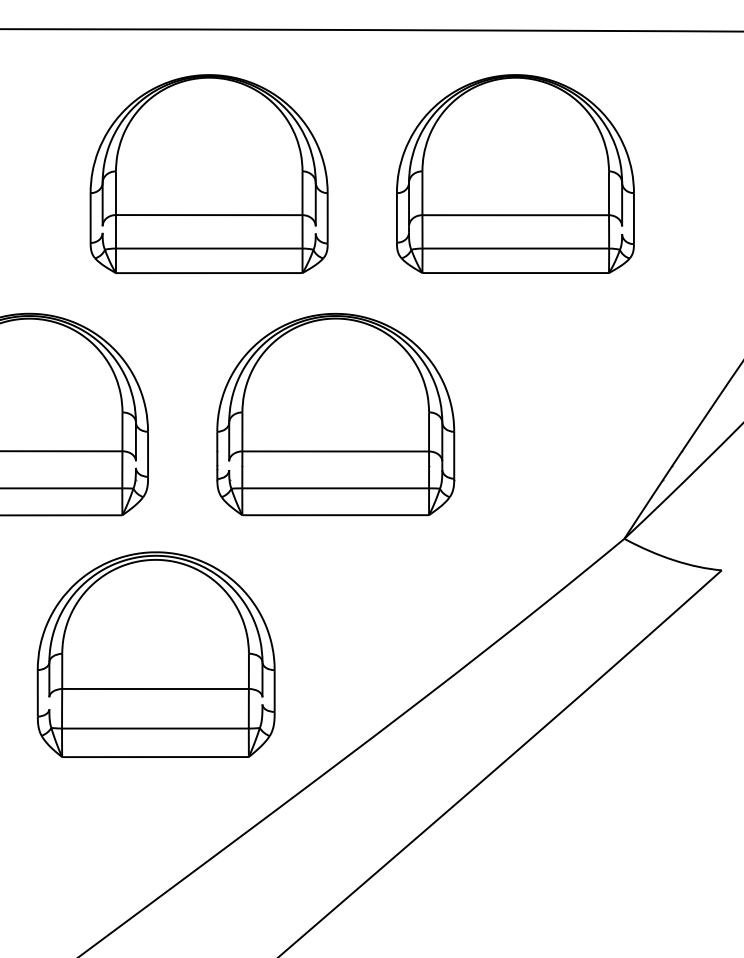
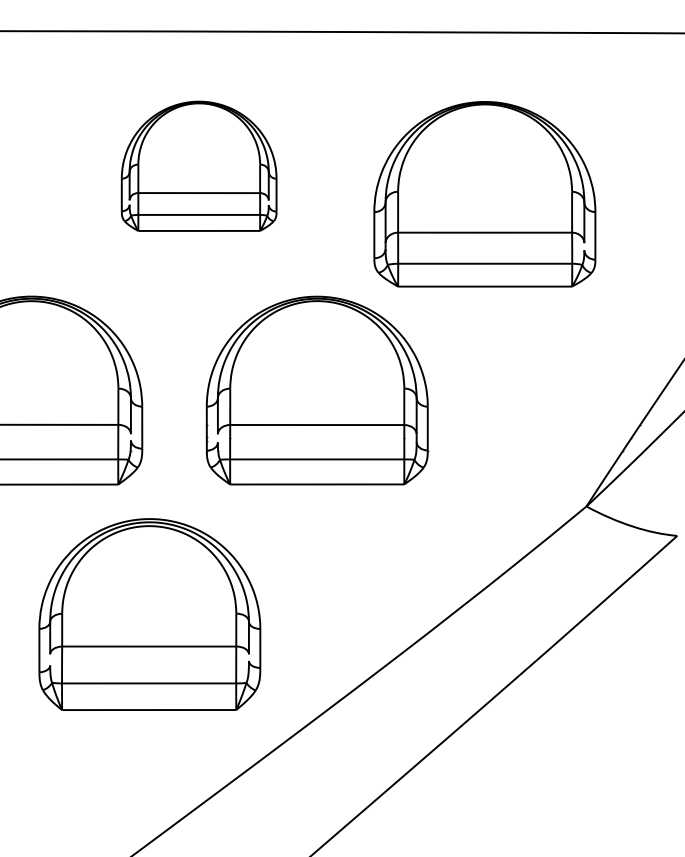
part: (208, 173) -> (198, 165), size x0.7
part: (515, 173) -> (484, 193), moved

